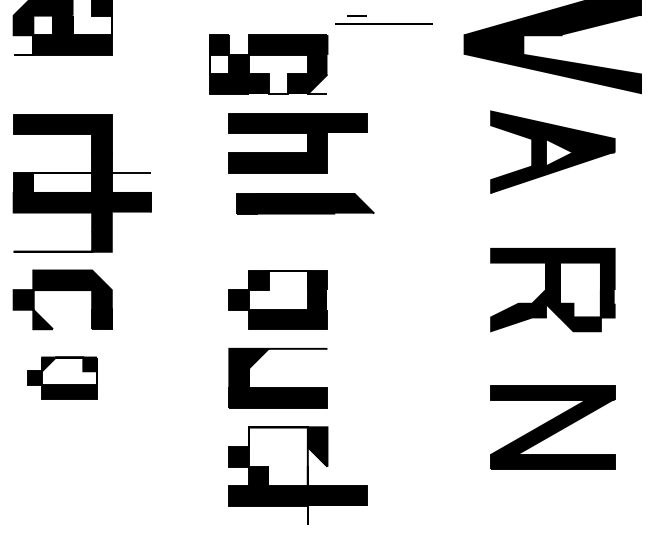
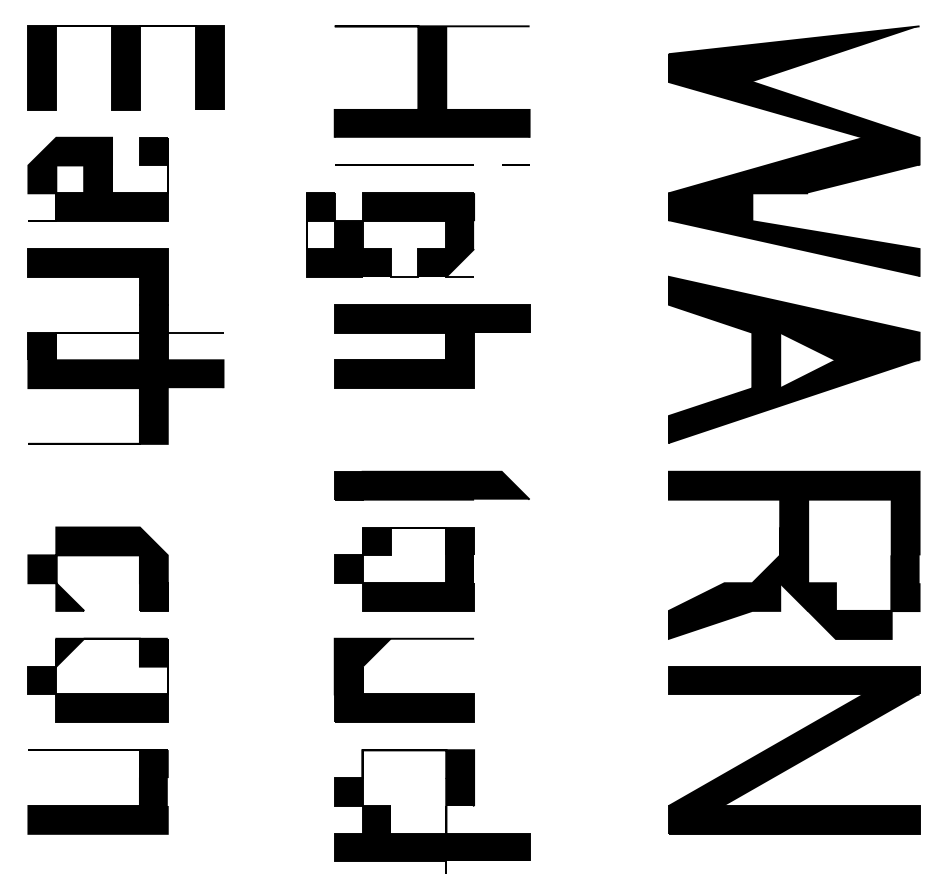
line: (384, 23) -> (404, 164), moved
part: (553, 152) -> (794, 359), size x1.43
part: (82, 183) -> (125, 346), moved
part: (305, 203) -> (431, 485), moved
part: (553, 289) -> (794, 554), size x1.43
part: (62, 377) -> (97, 679), size x1.43
part: (553, 427) -> (794, 750), size x1.43
part: (62, 466) -> (97, 805), added
fill: (317, 466) -> (460, 805), added

